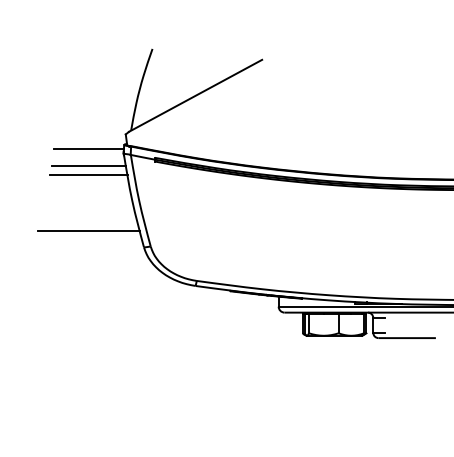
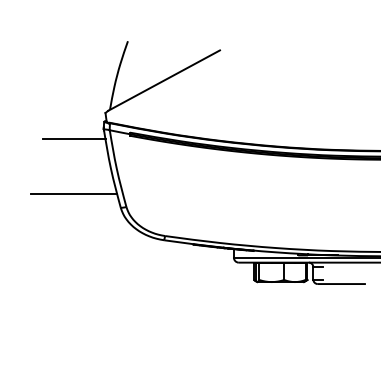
line: (88, 149) -> (74, 125), removed
line: (88, 174) -> (74, 146), removed

